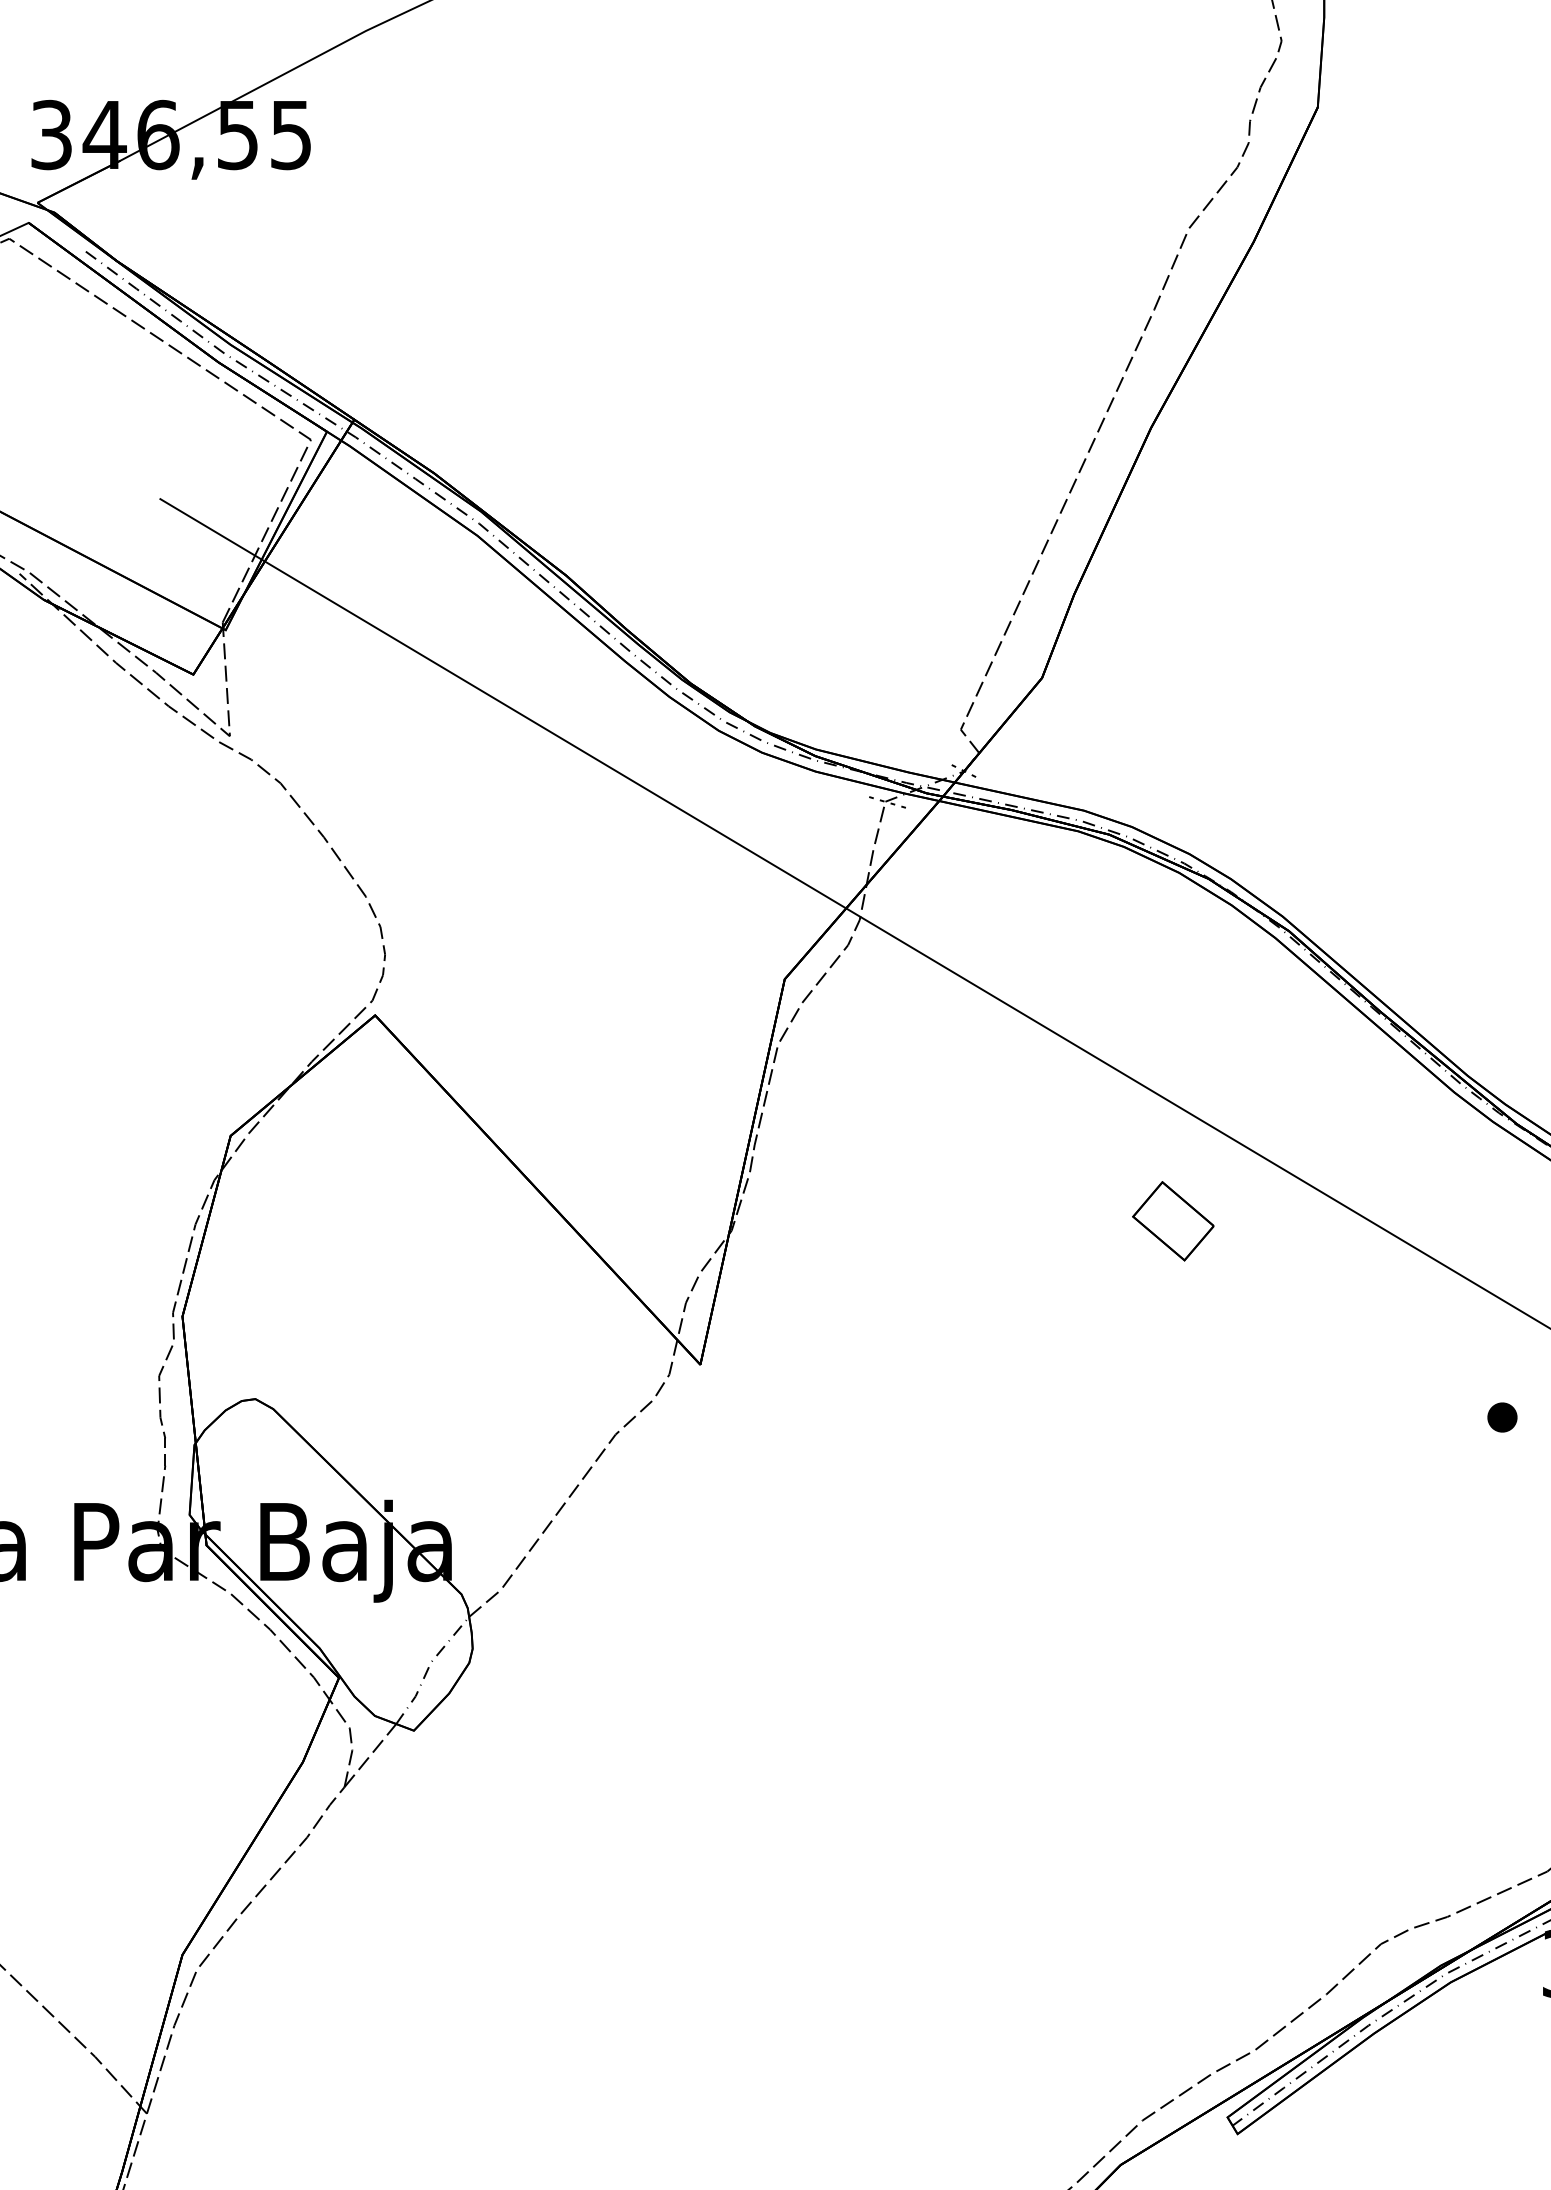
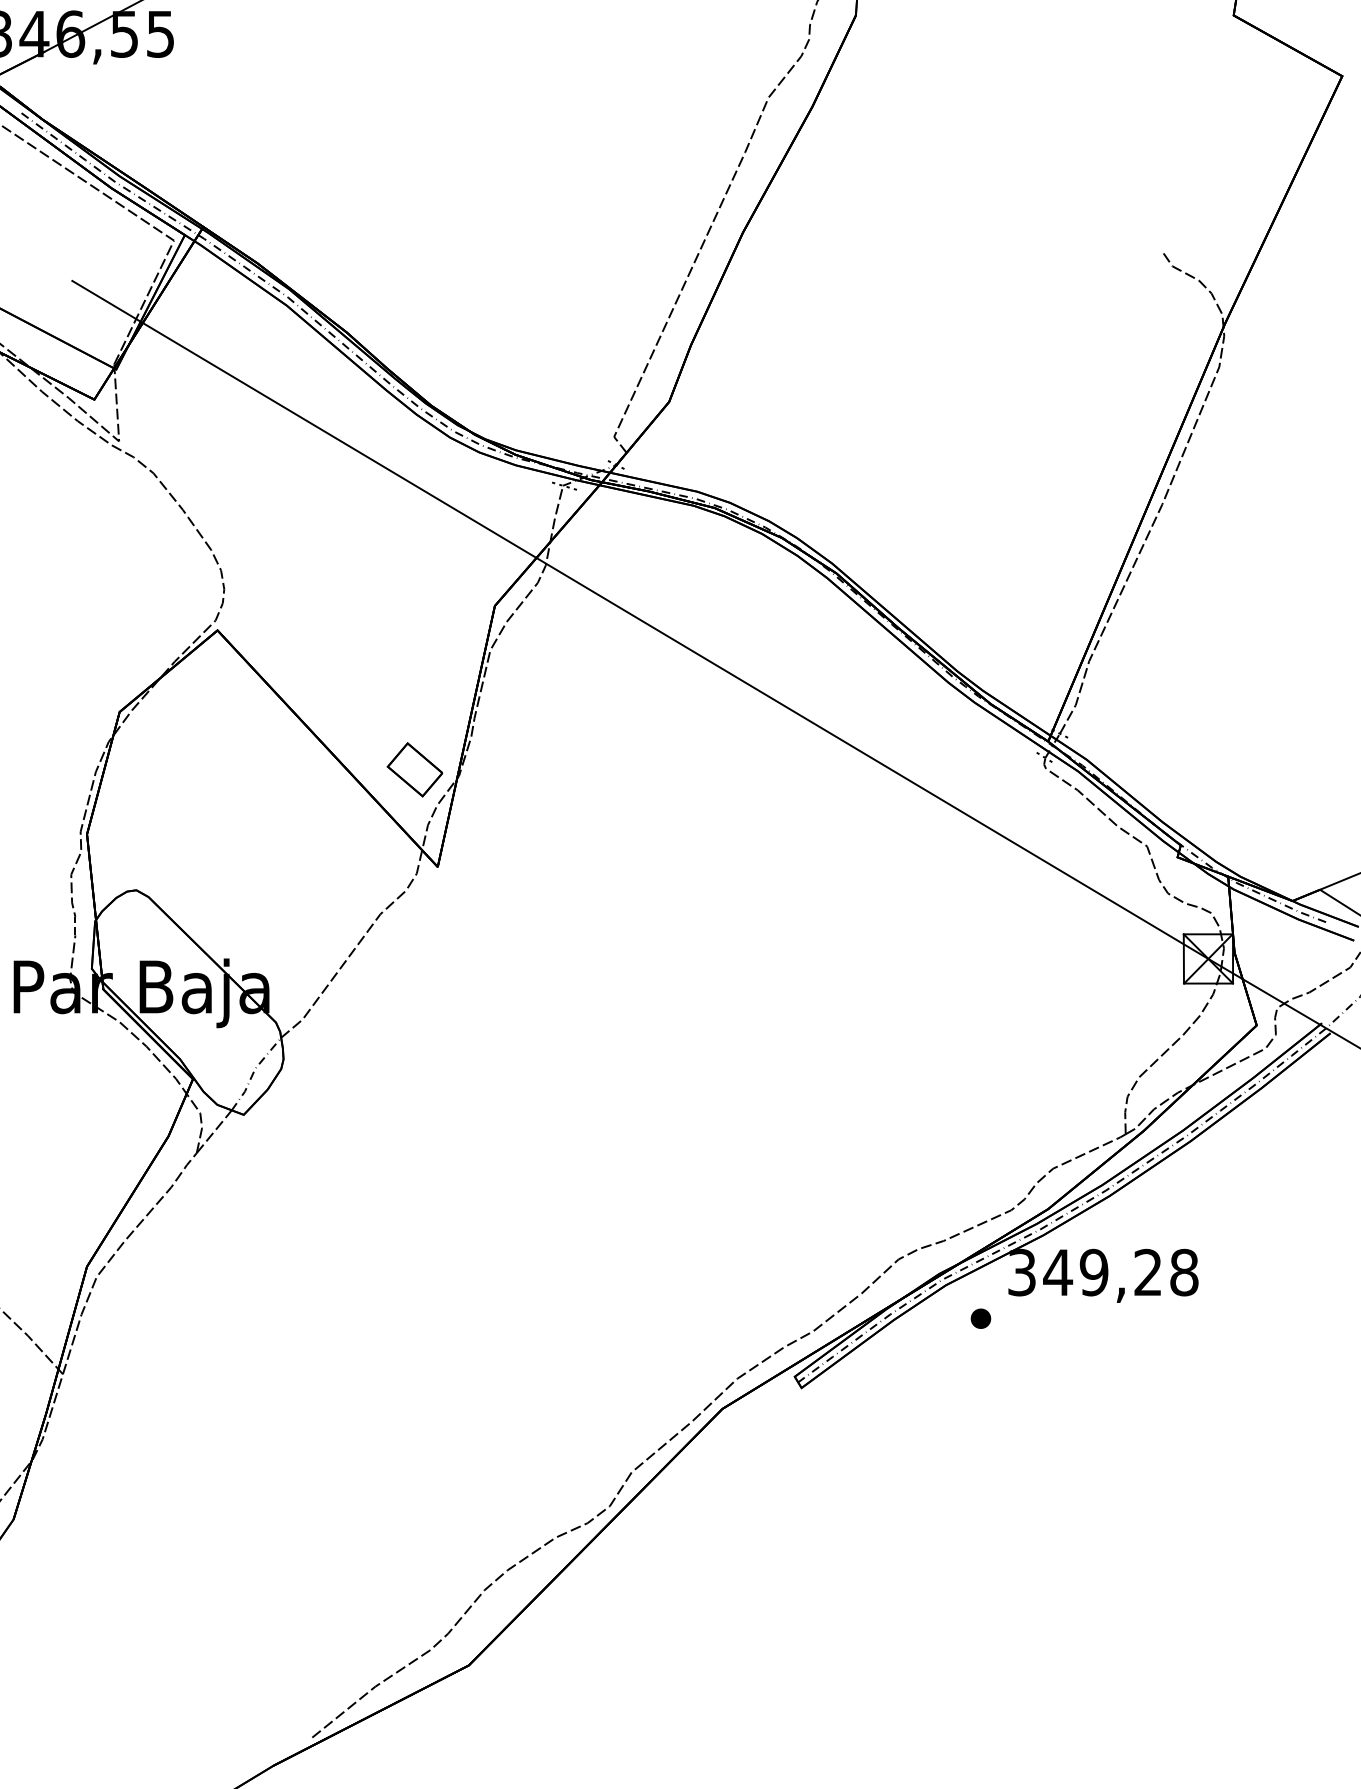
part: (1172, 1220) -> (414, 769), moved
part: (1501, 1417) -> (980, 1318), moved

